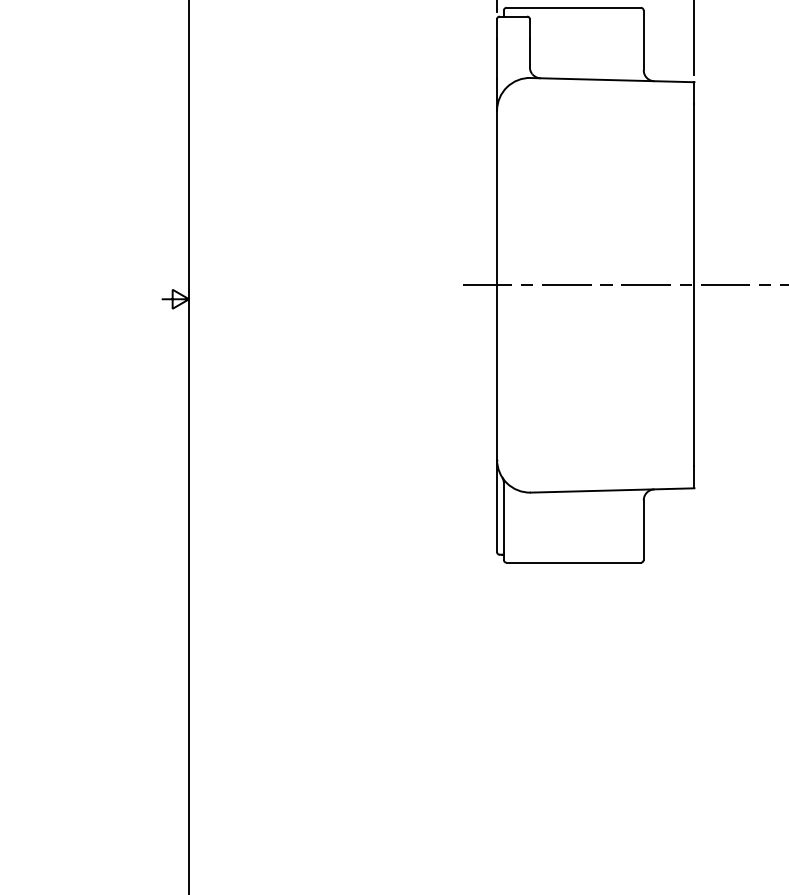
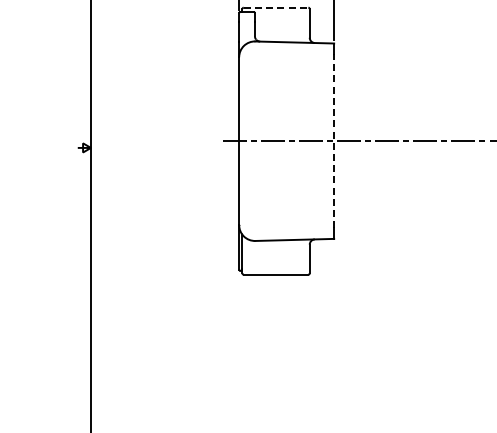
line: (574, 7) -> (276, 7), solid -> dashed
line: (695, 283) -> (334, 140), solid -> dashed

